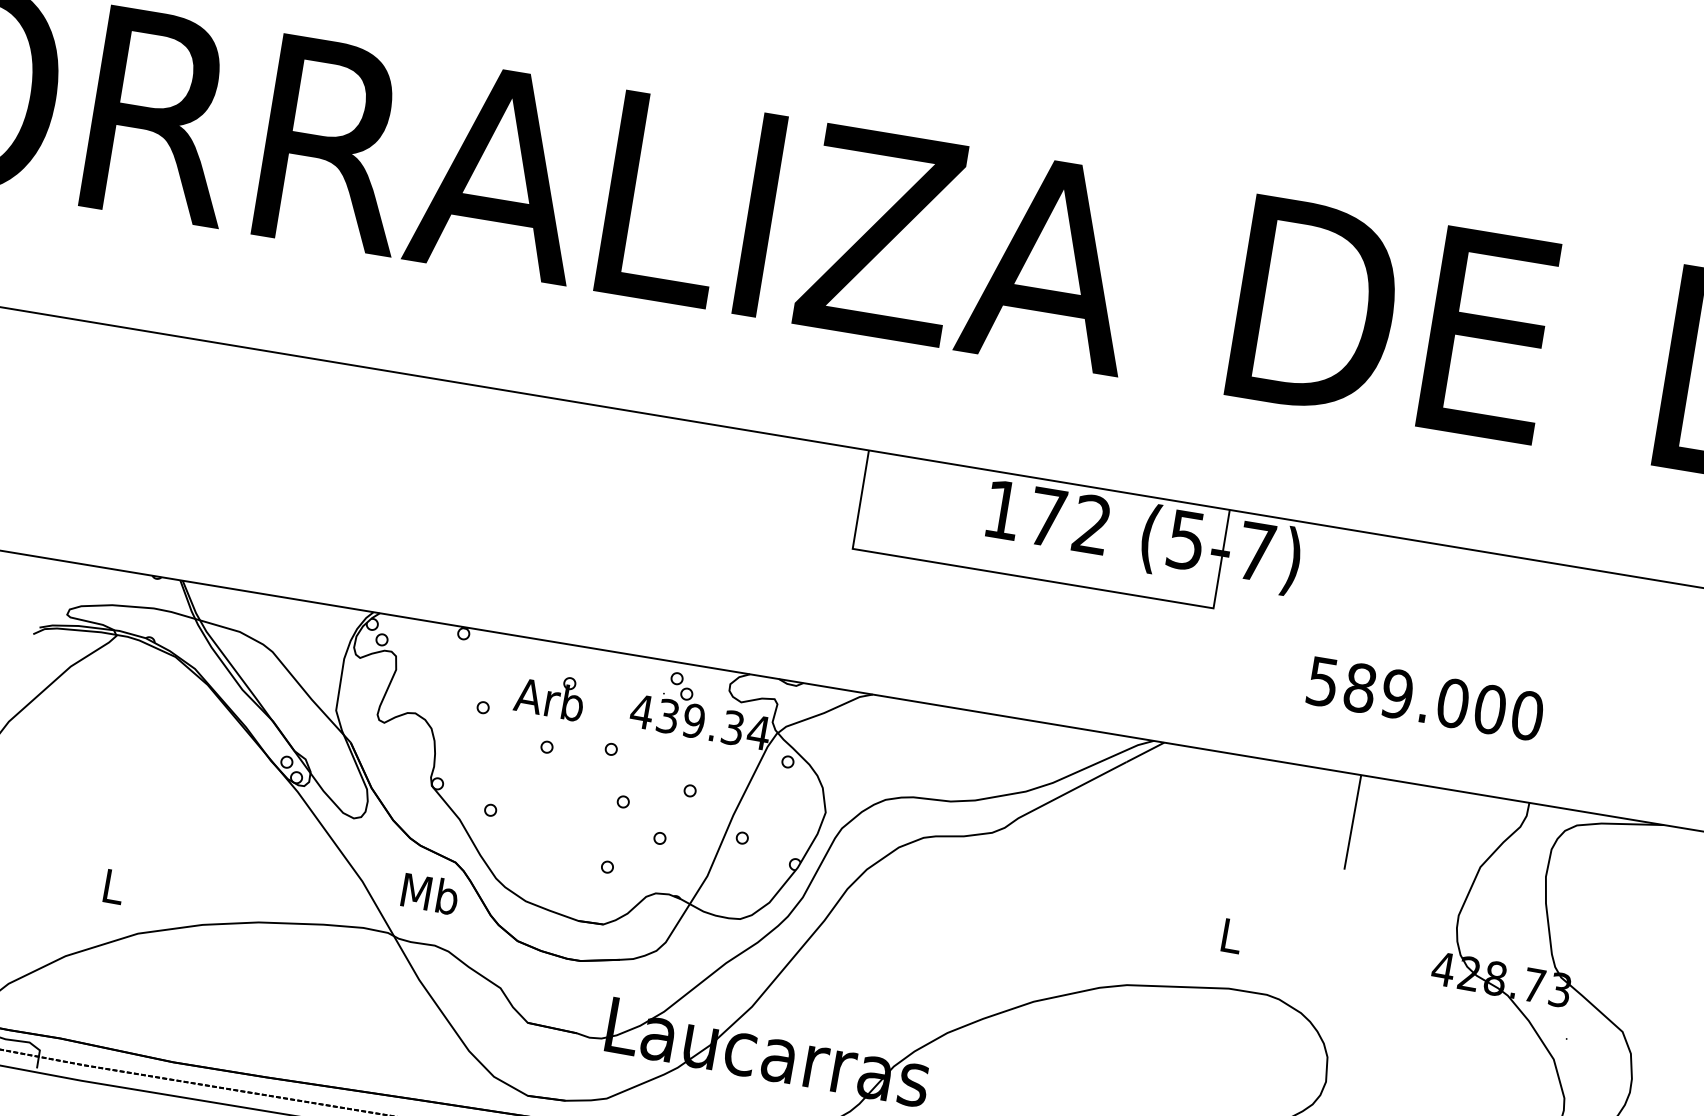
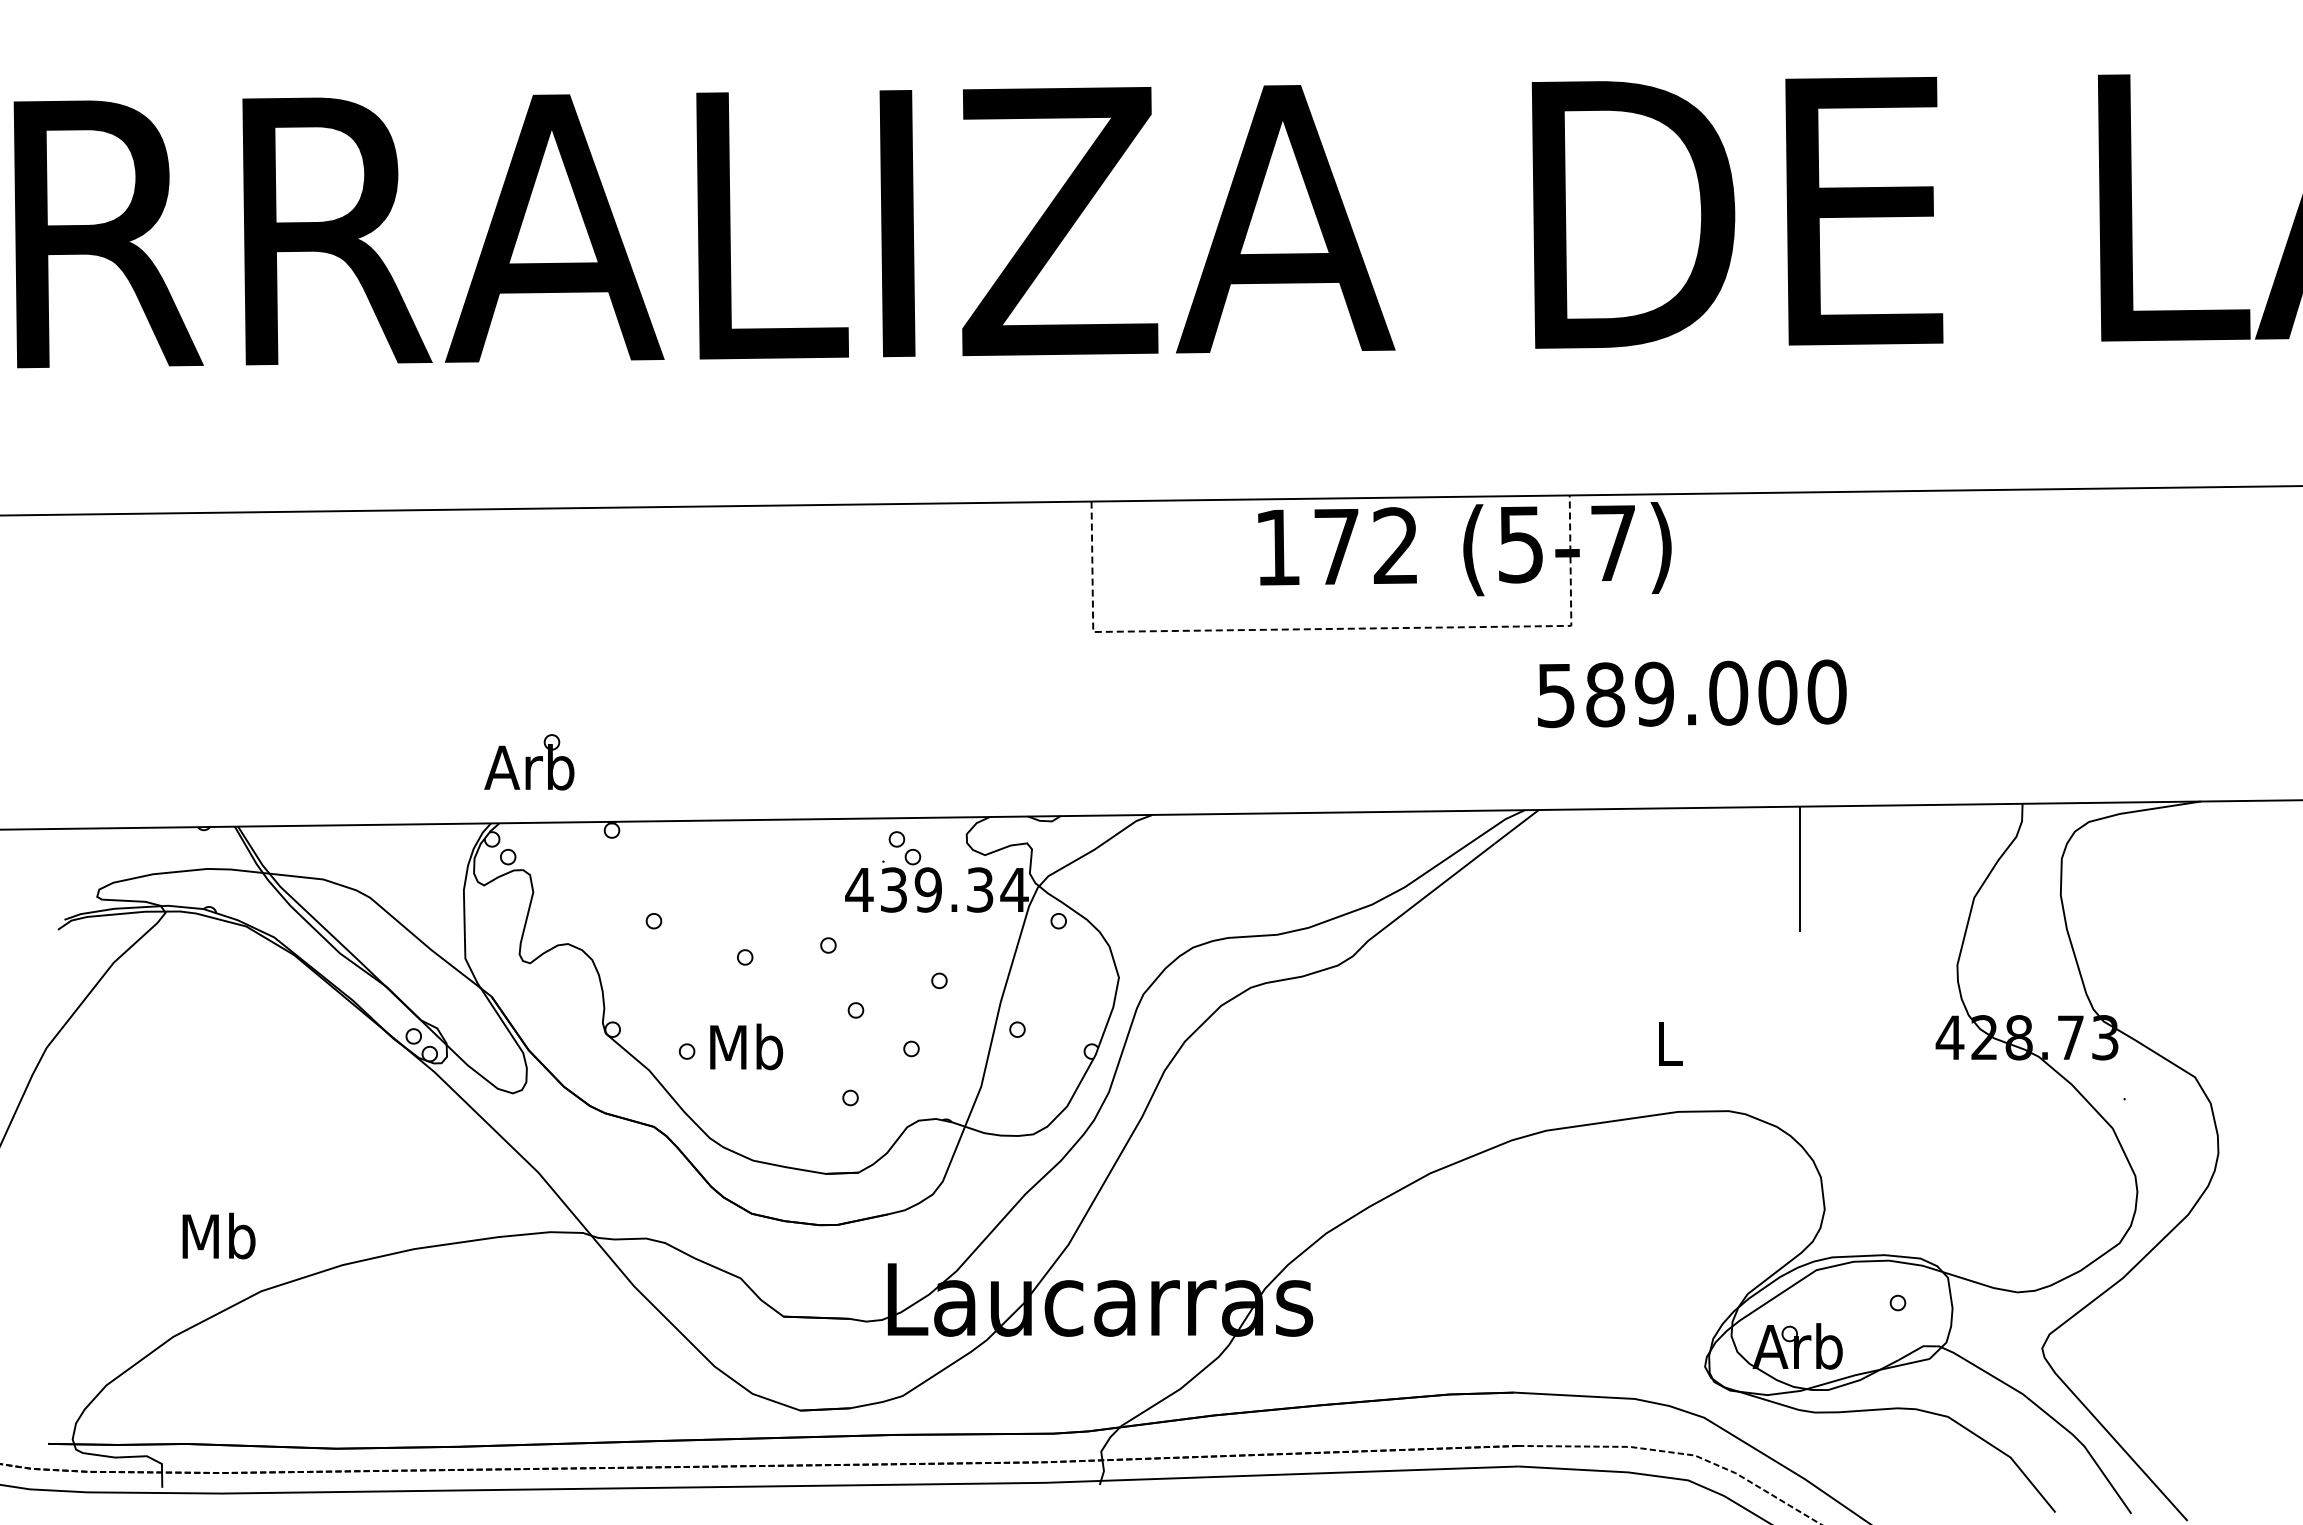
line: (1033, 578) -> (1332, 628), solid -> dashed
part: (550, 695) -> (529, 762), moved
text: (1425, 698) -> (1692, 693), moved
text: (113, 885) -> (218, 1235), L -> Mb
text: (430, 893) -> (746, 1046), moved

